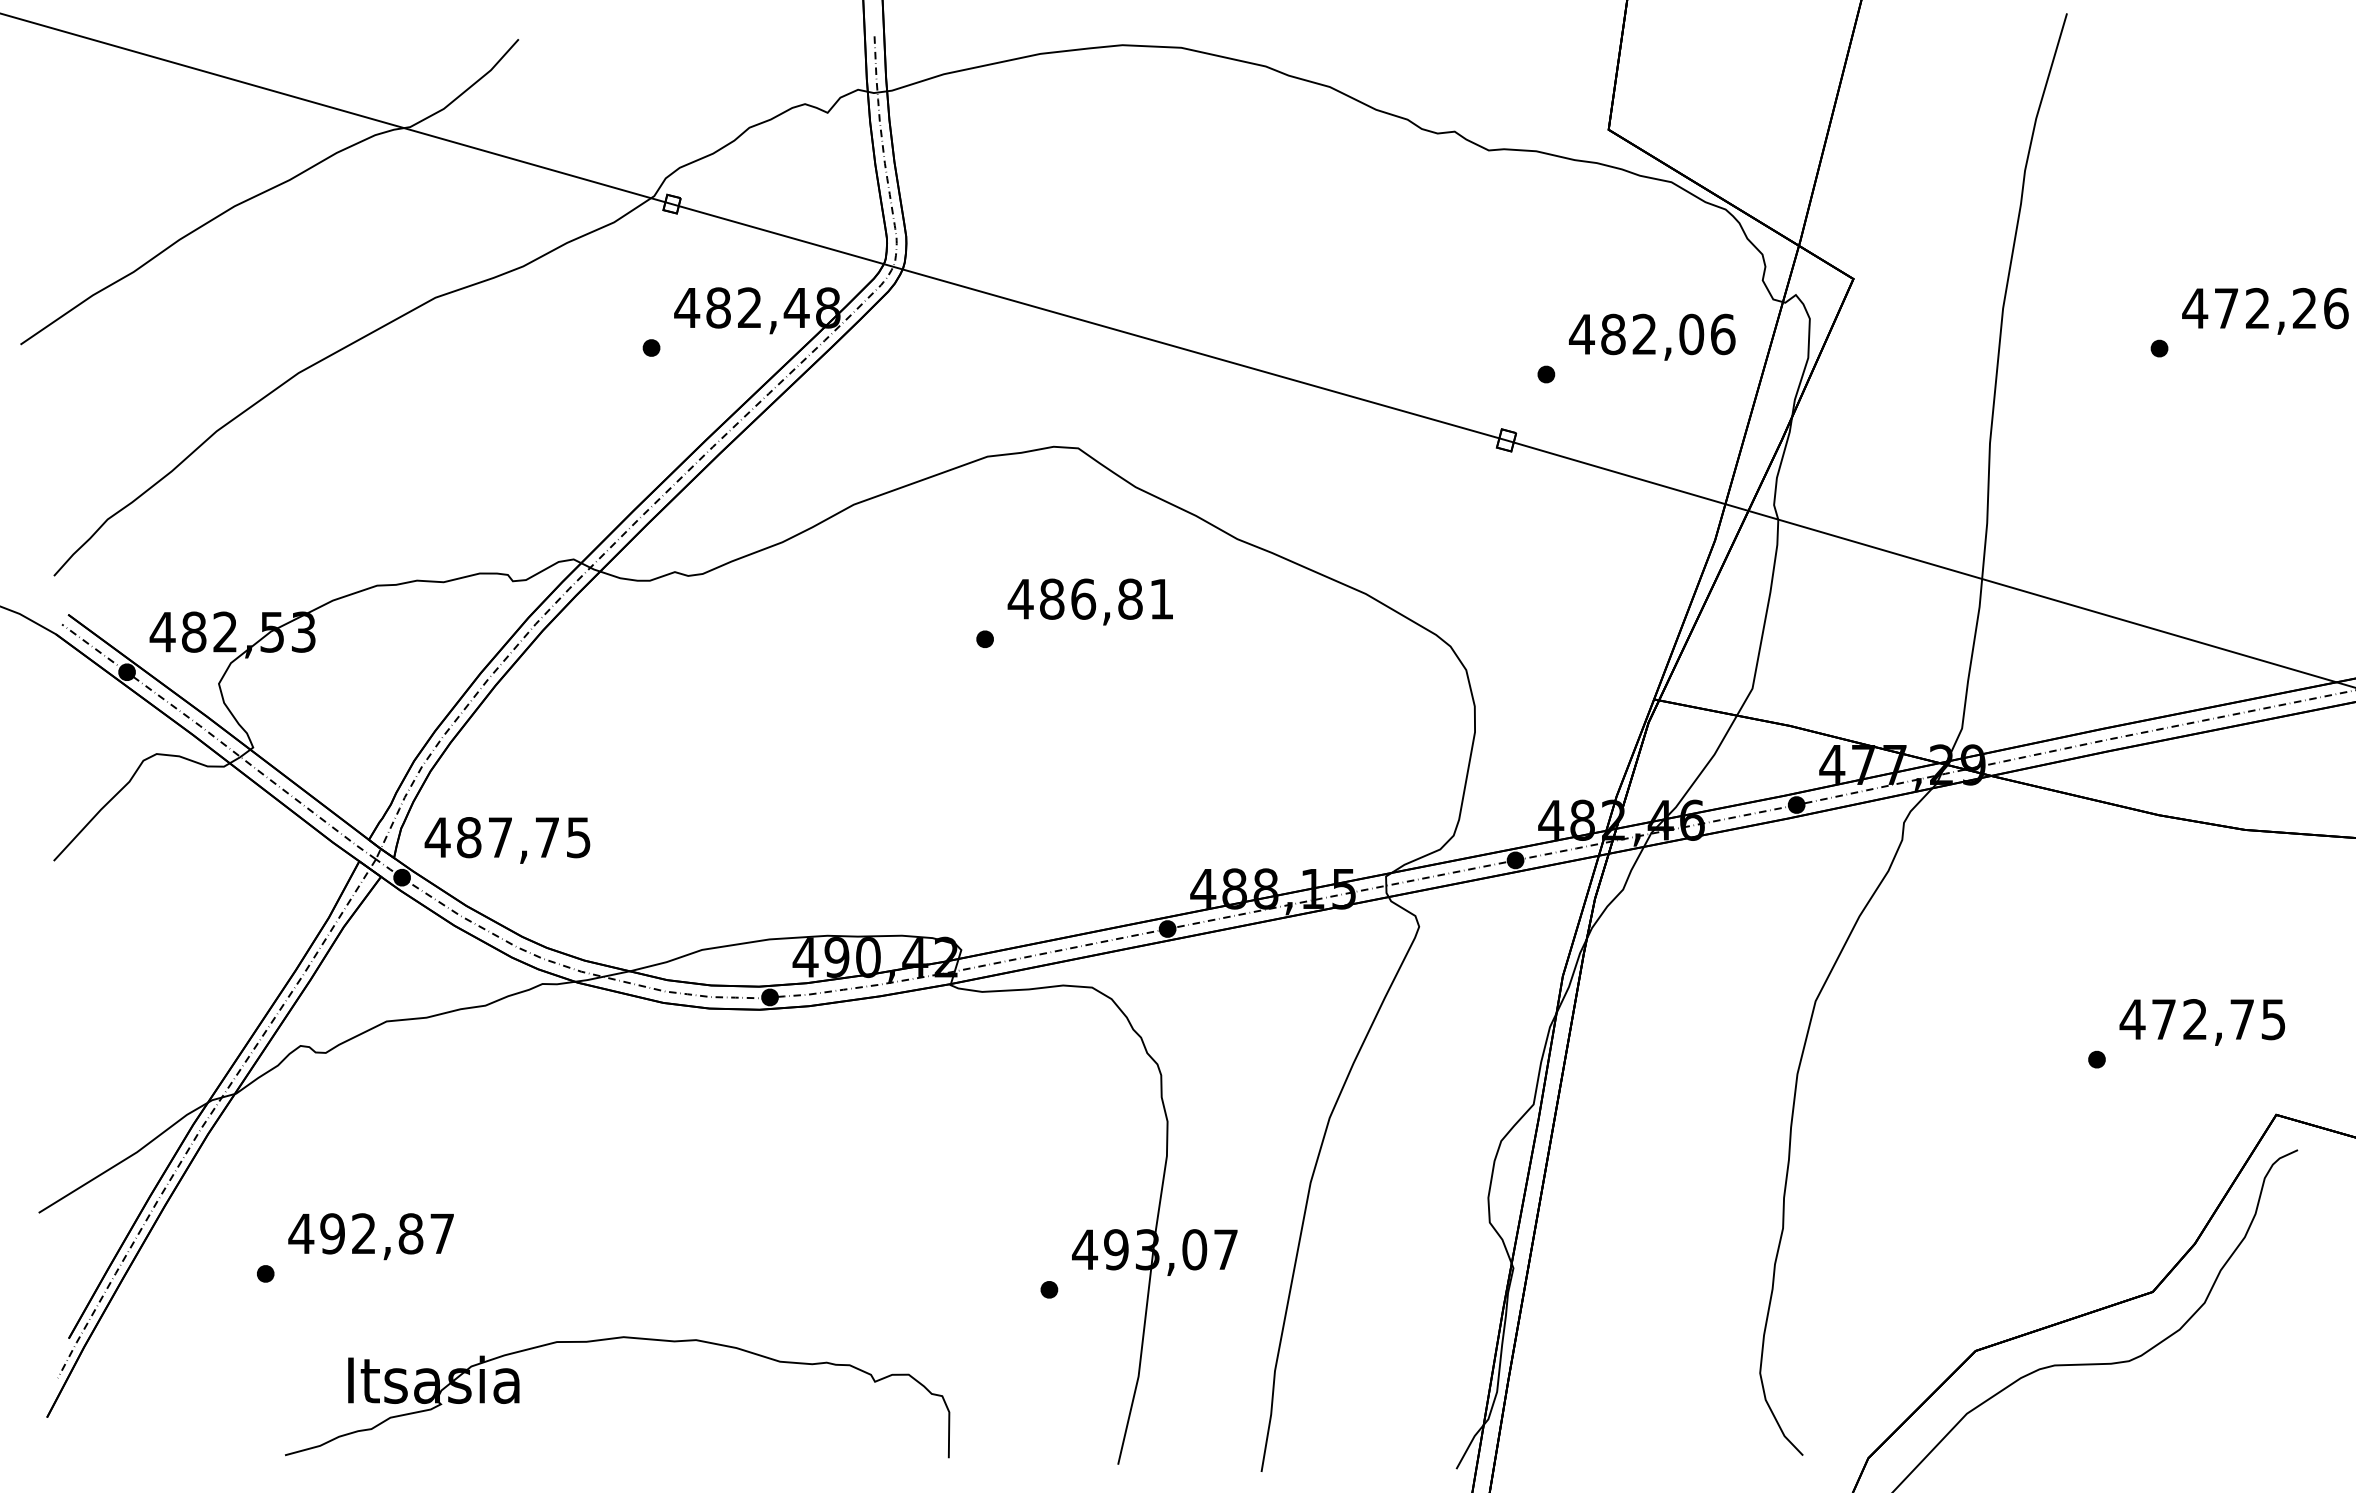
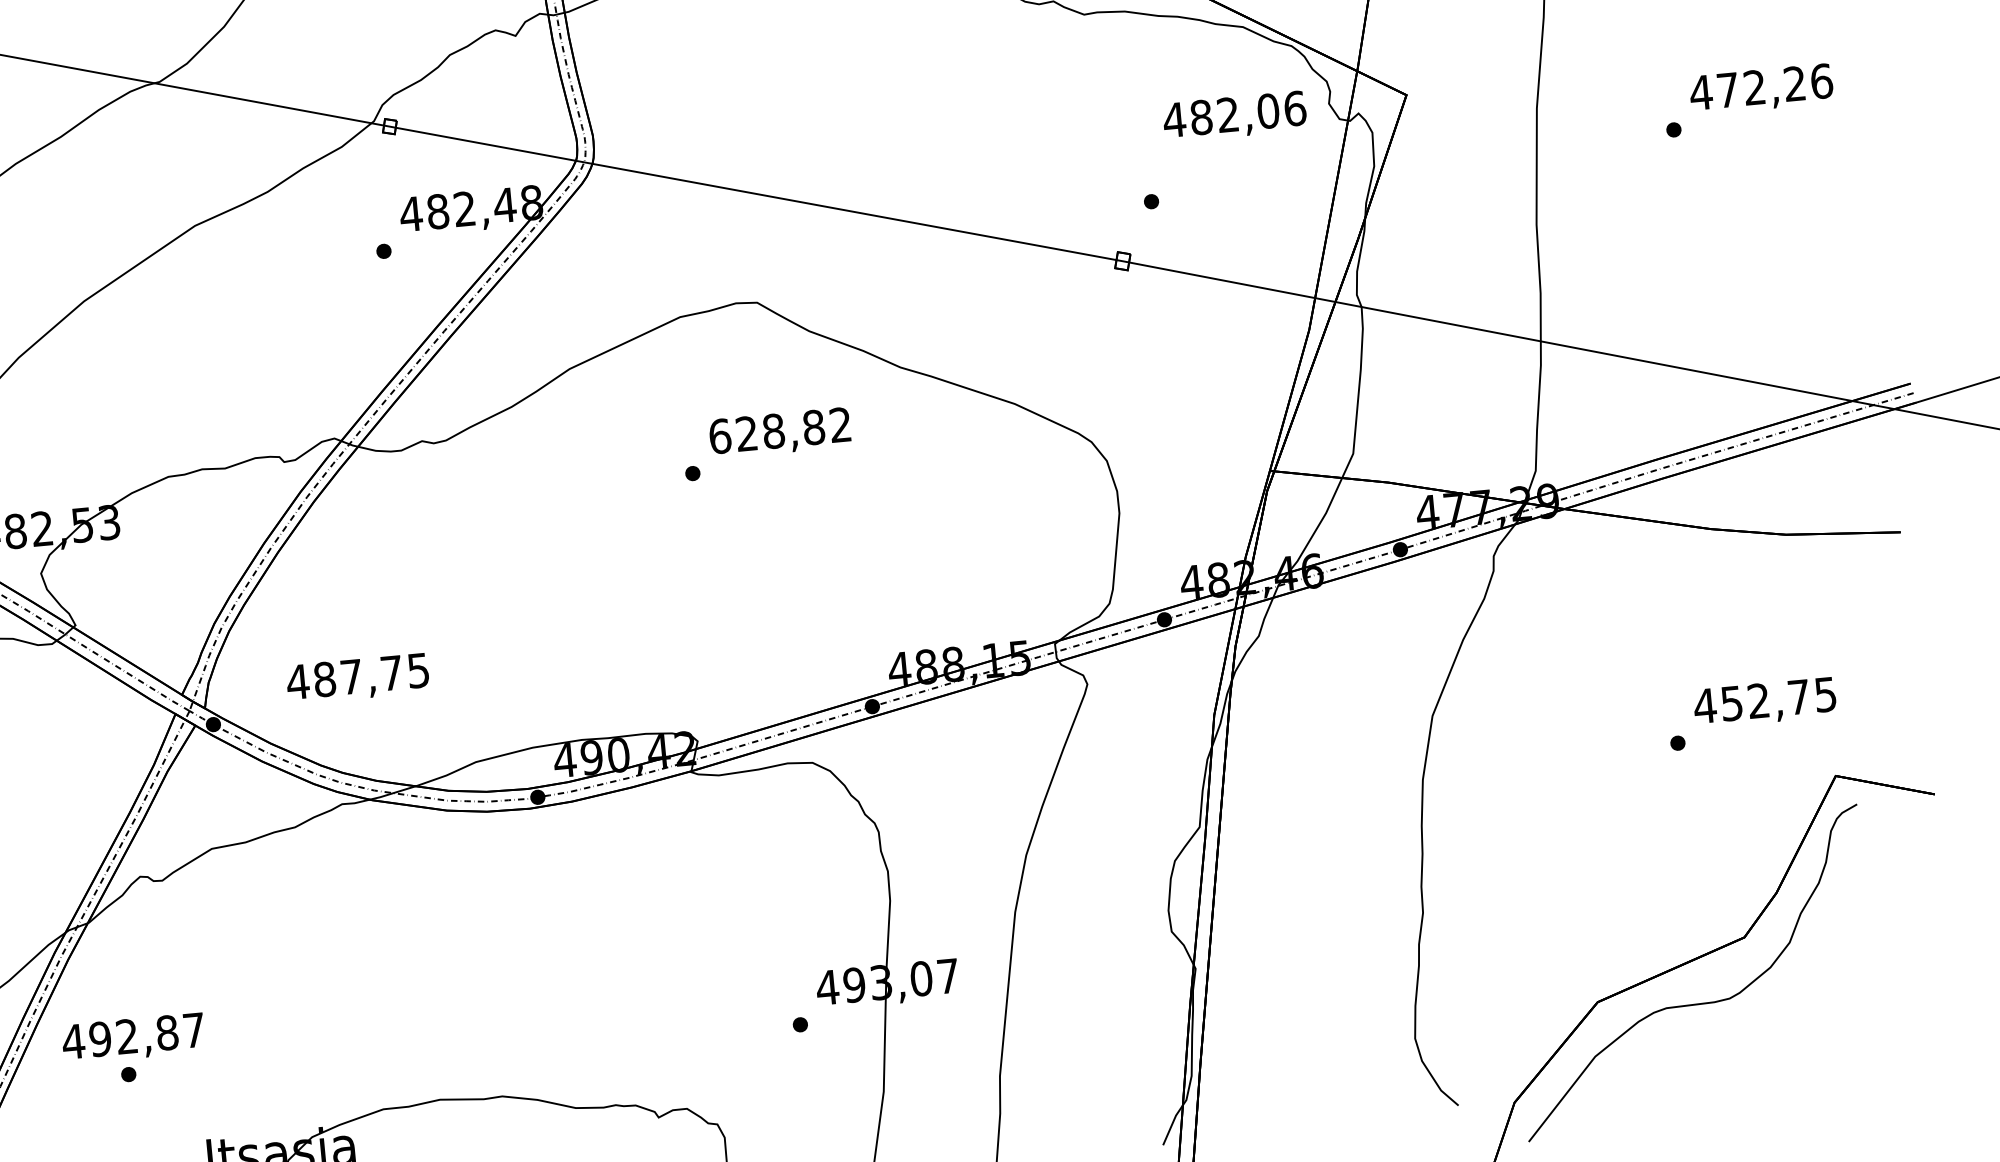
text: (1652, 336) -> (1235, 116), moved
text: (1089, 598) -> (778, 430), 486,81 -> 628,82
text: (507, 840) -> (357, 678), moved
text: (2163, 1019) -> (1731, 703), 472,75 -> 452,75
text: (370, 1236) -> (132, 1038), moved

